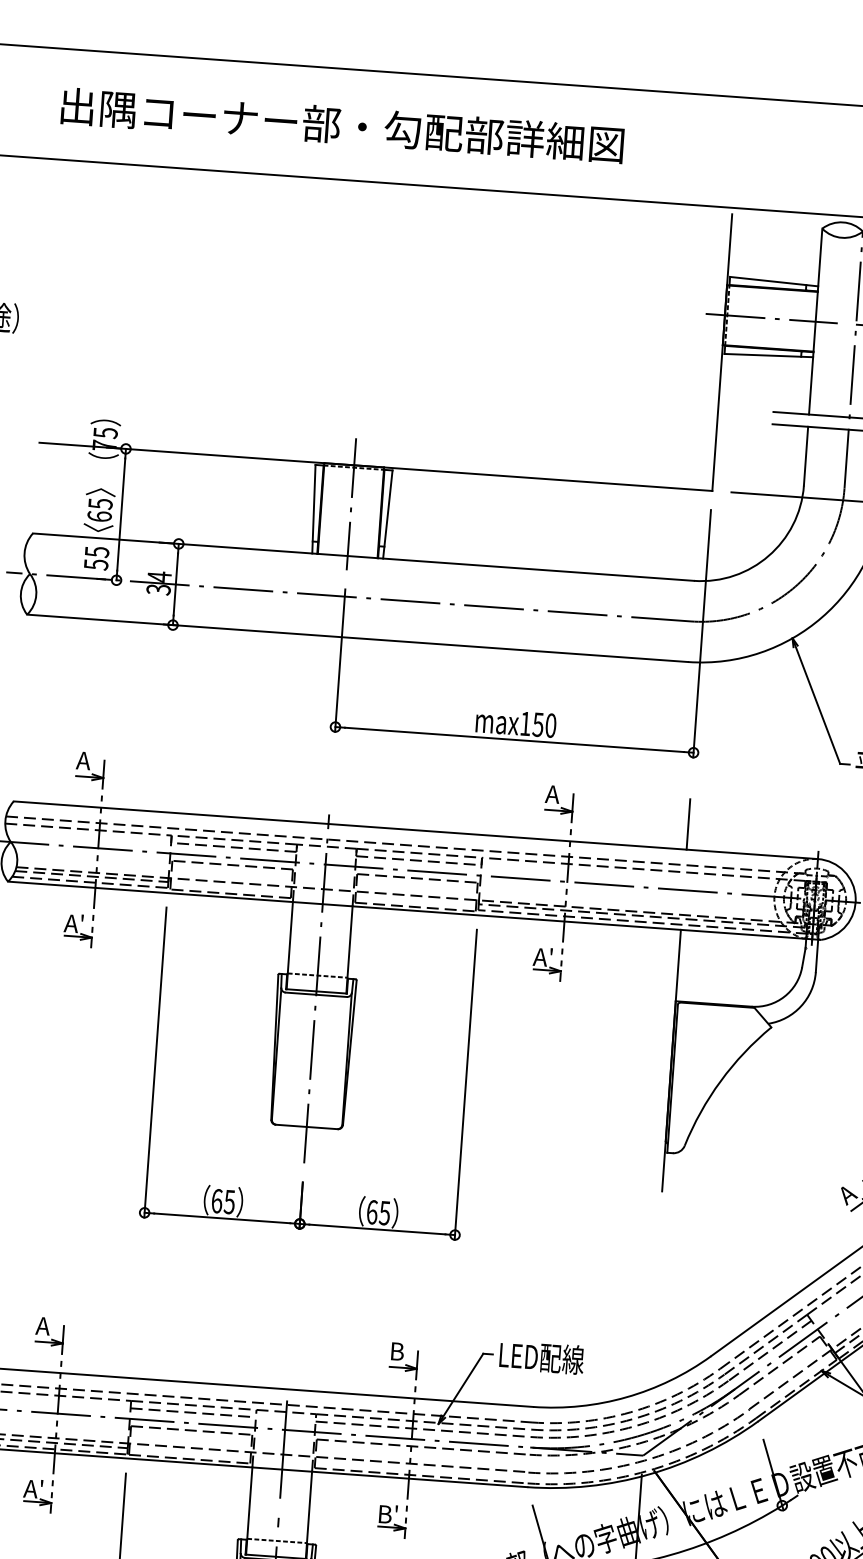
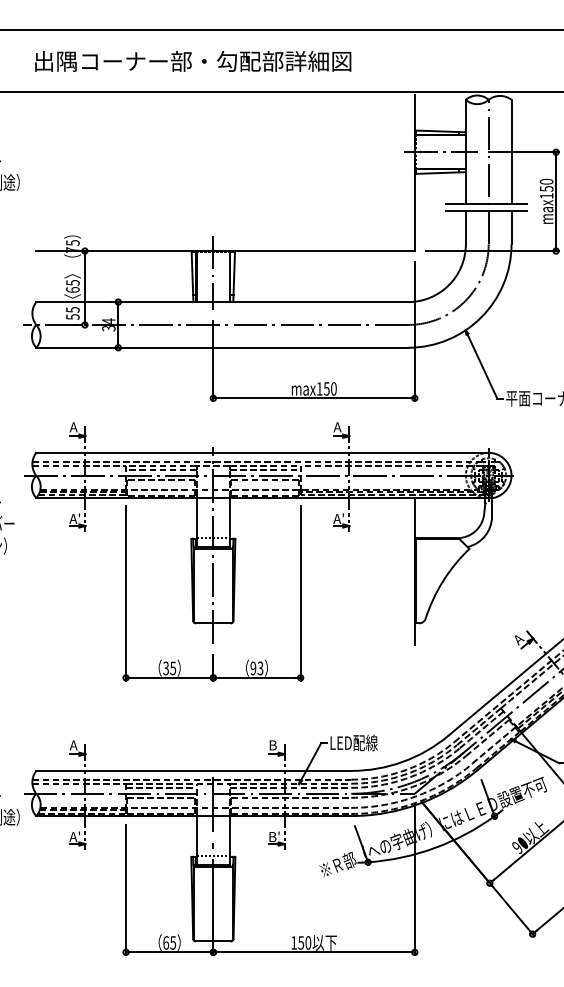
line: (687, 824) -> (414, 438), removed
text: (217, 1201) -> (166, 668), 65 -> 35
text: (377, 1212) -> (256, 668), 65 -> 93

